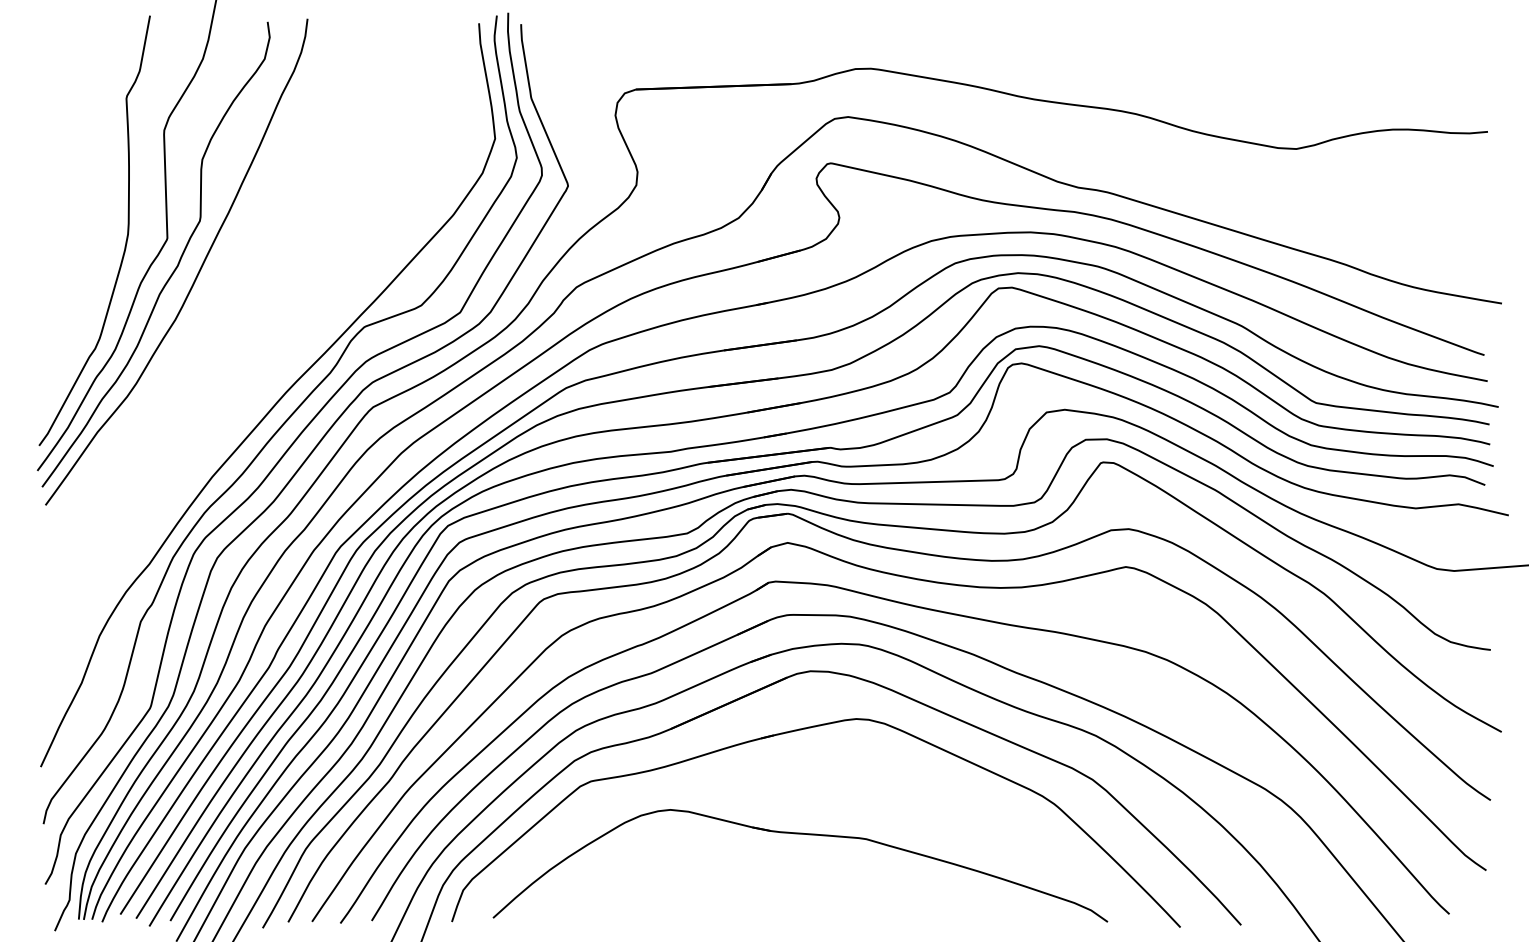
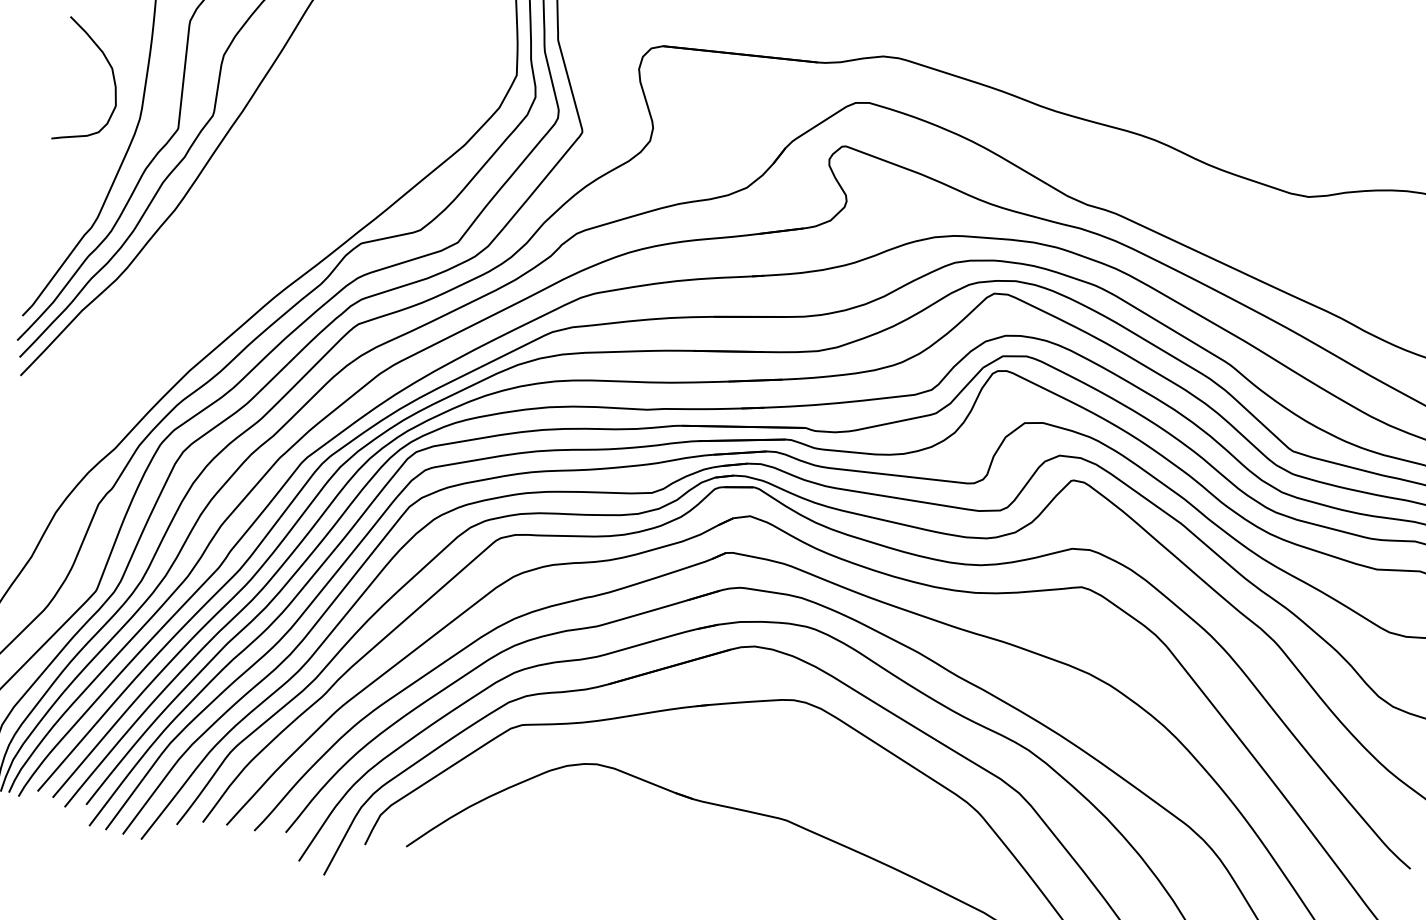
curve: (95, 197) -> (112, 77), added

